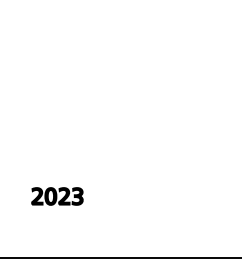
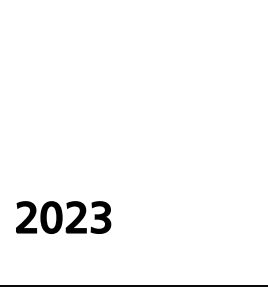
part: (57, 196) -> (63, 217), size x1.67

